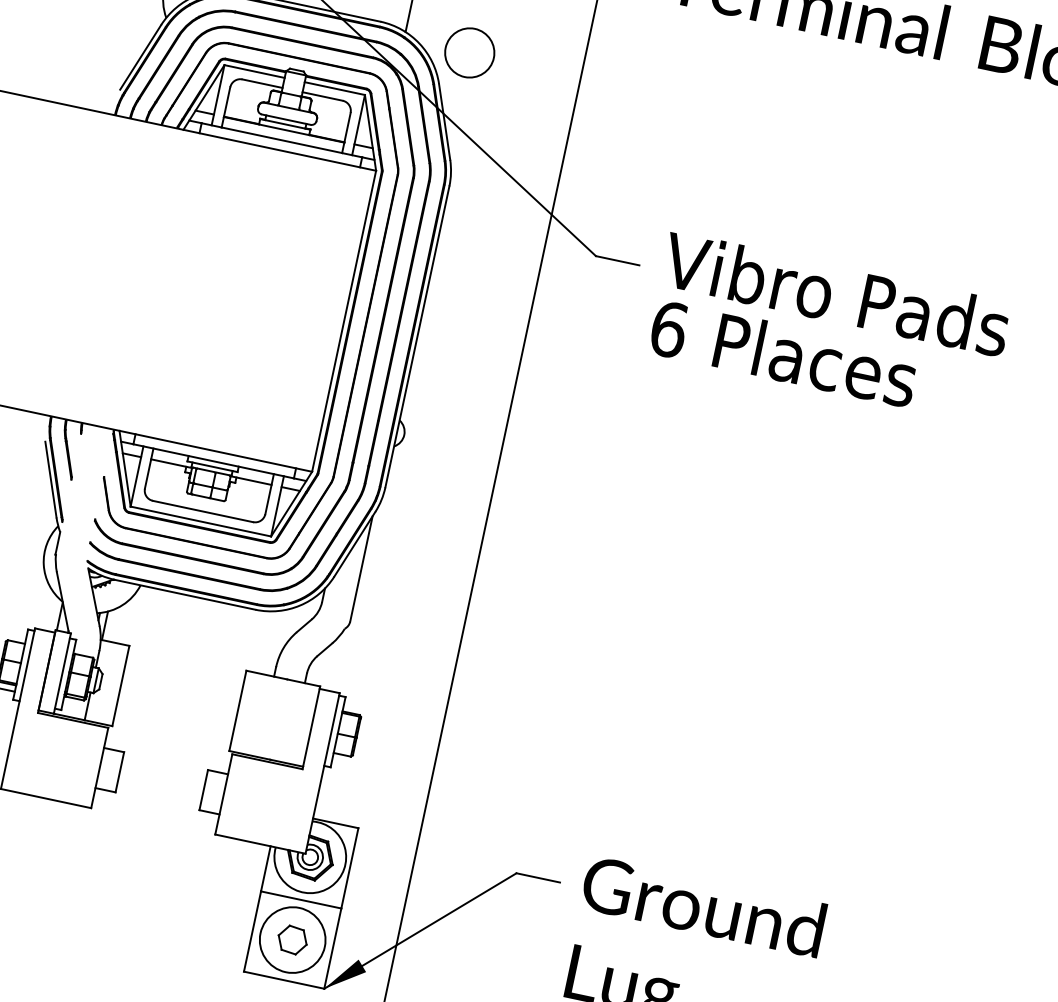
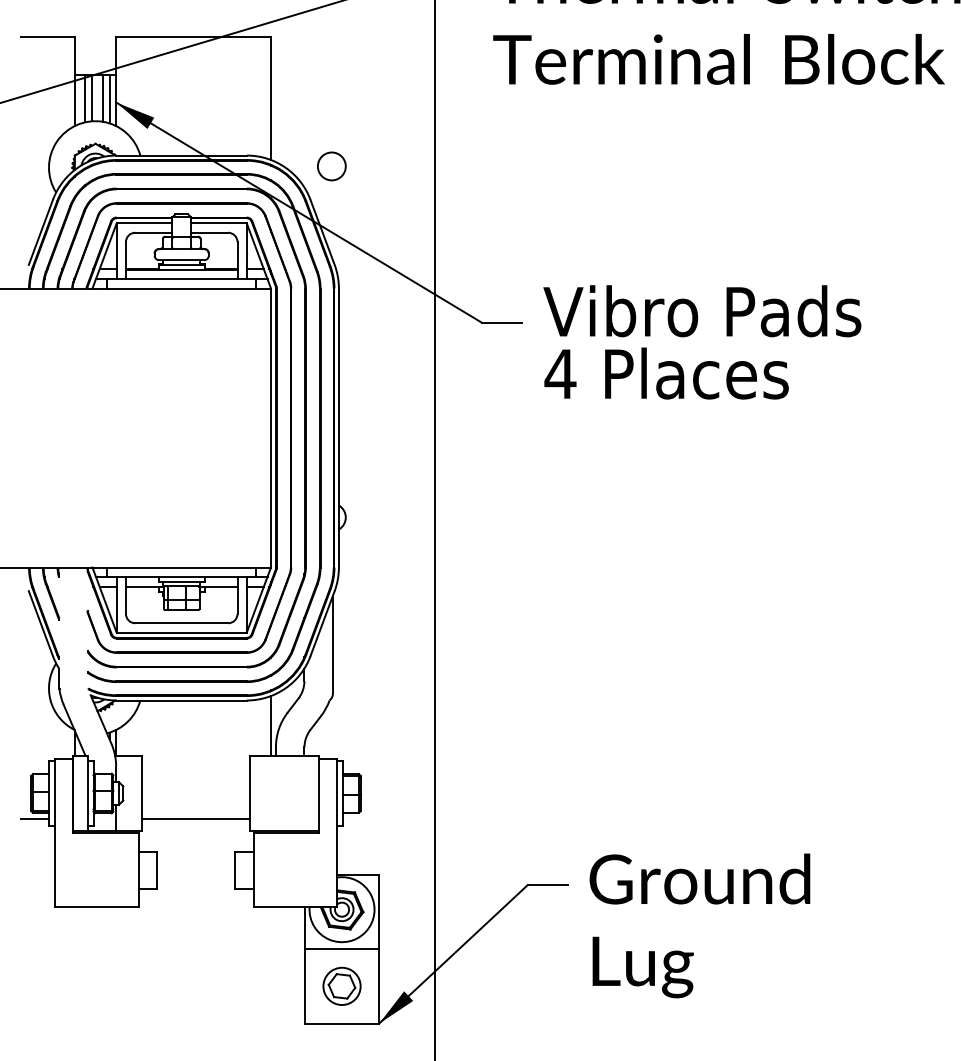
circle: (469, 52) -> (331, 166), size x0.62
text: (669, 328) -> (560, 373), 6 -> 4
line: (276, 643) -> (271, 726), added
line: (173, 725) -> (195, 818), added
circle: (292, 940) -> (341, 986), size x0.62

